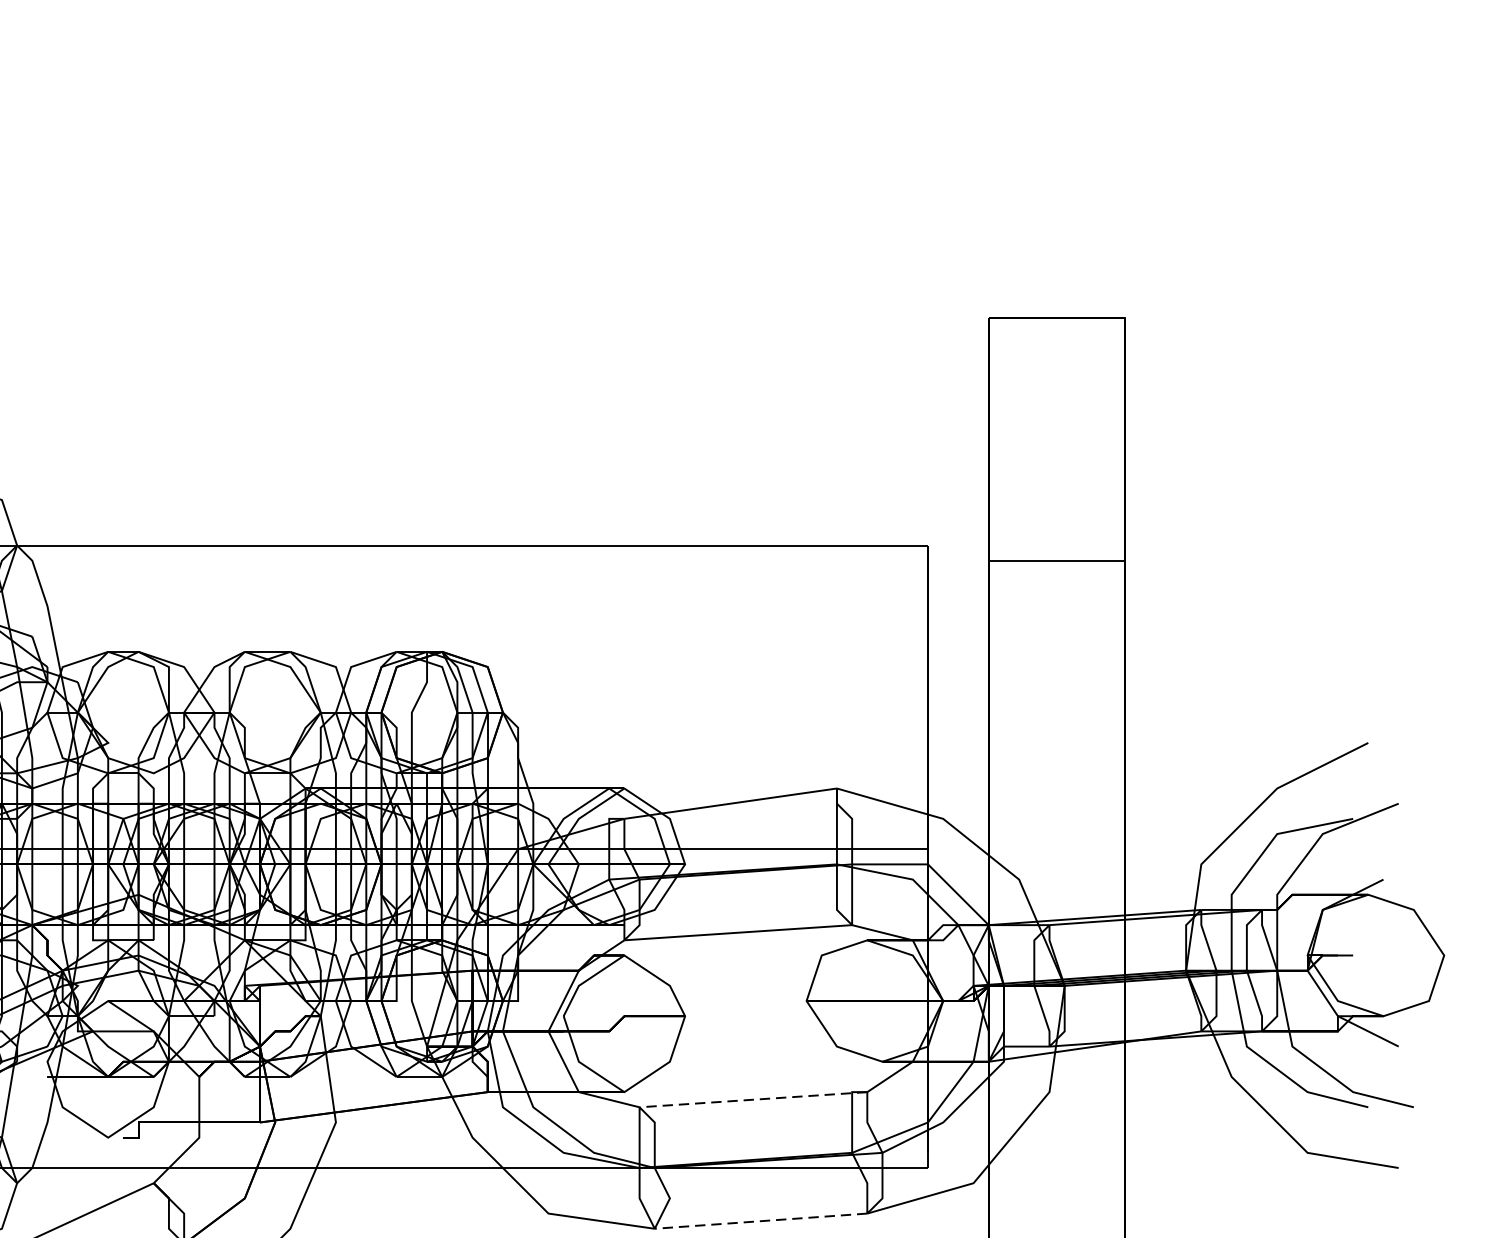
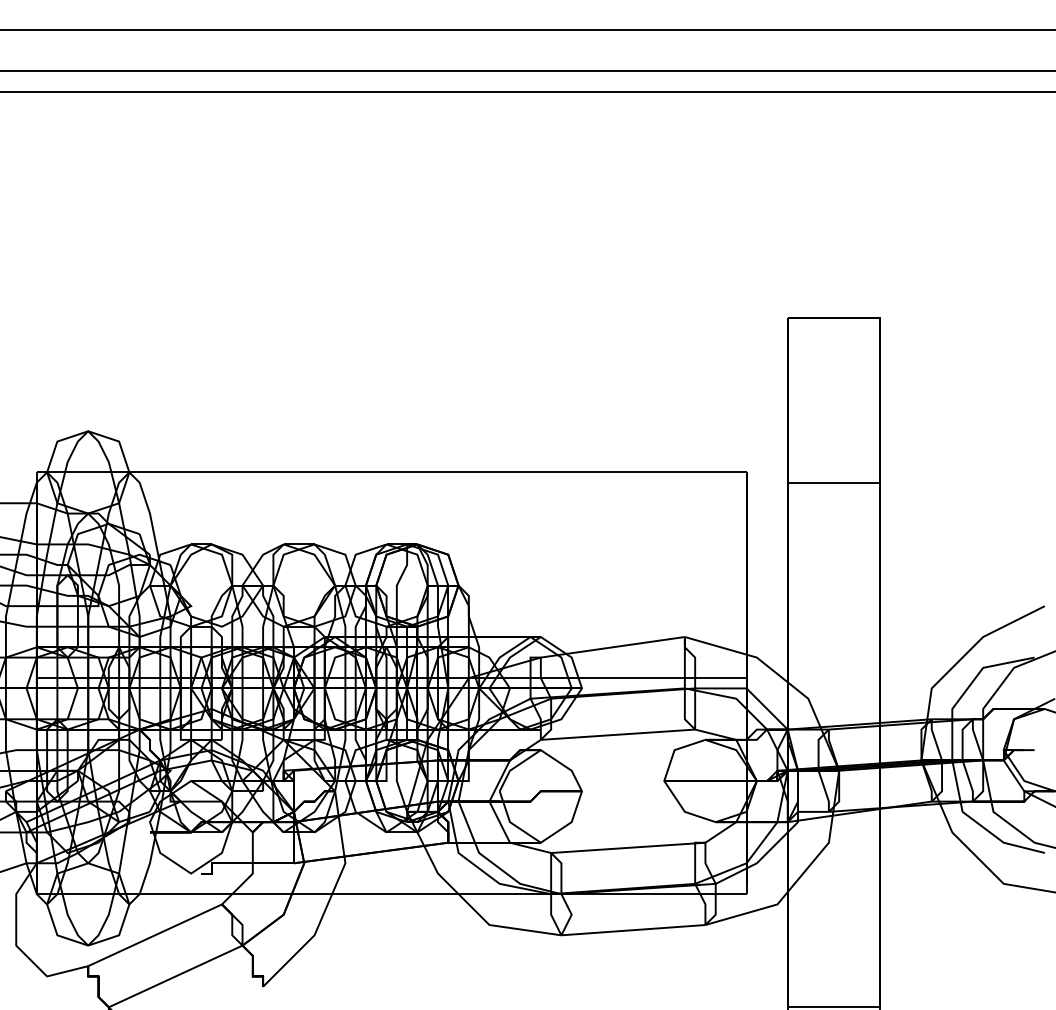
line: (752, 1099) -> (627, 847), dashed -> solid
line: (759, 1221) -> (632, 930), dashed -> solid

